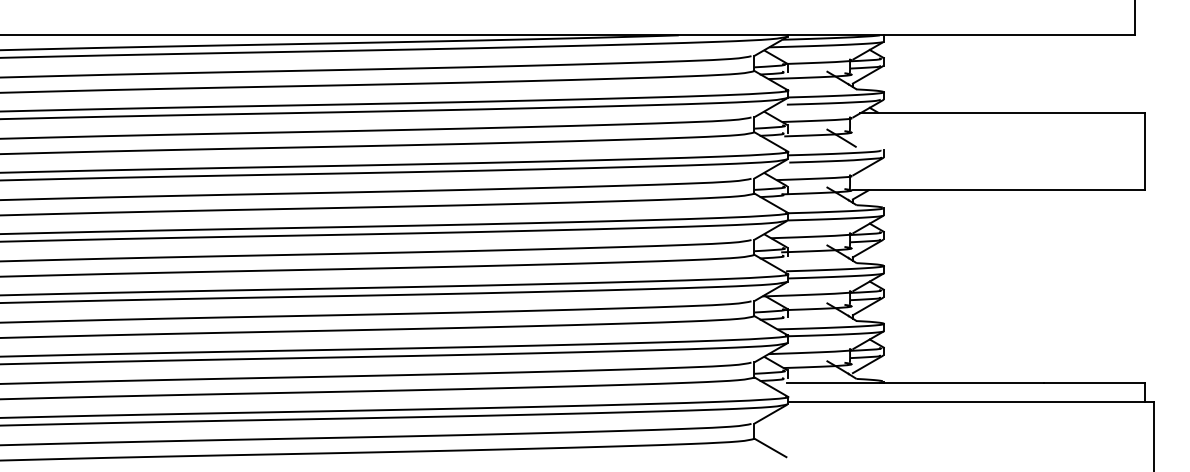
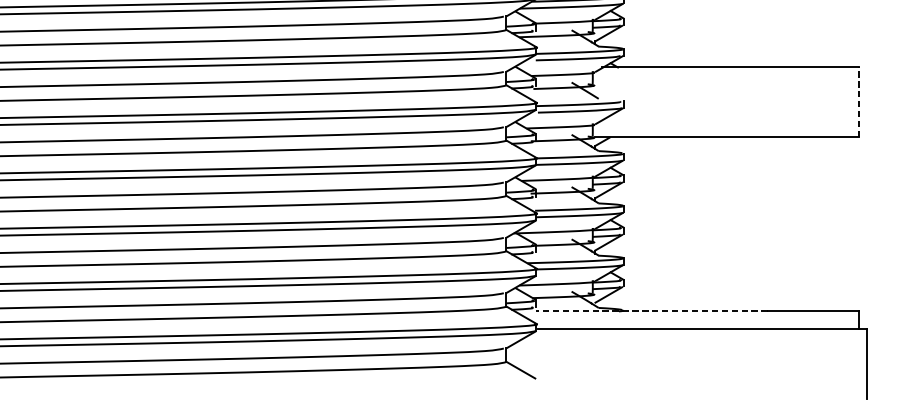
line: (1144, 151) -> (858, 102), solid -> dashed
line: (915, 382) -> (651, 311), solid -> dashed

